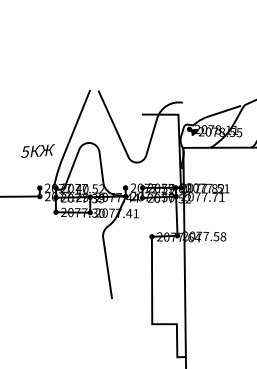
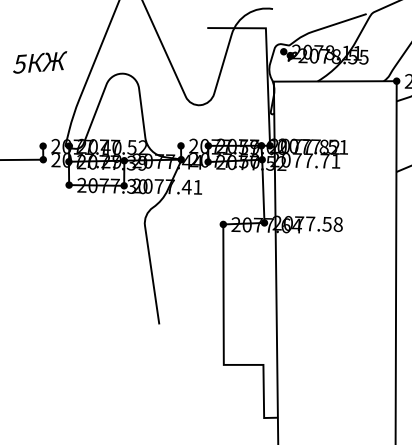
text: (37, 150) -> (39, 61), moved

